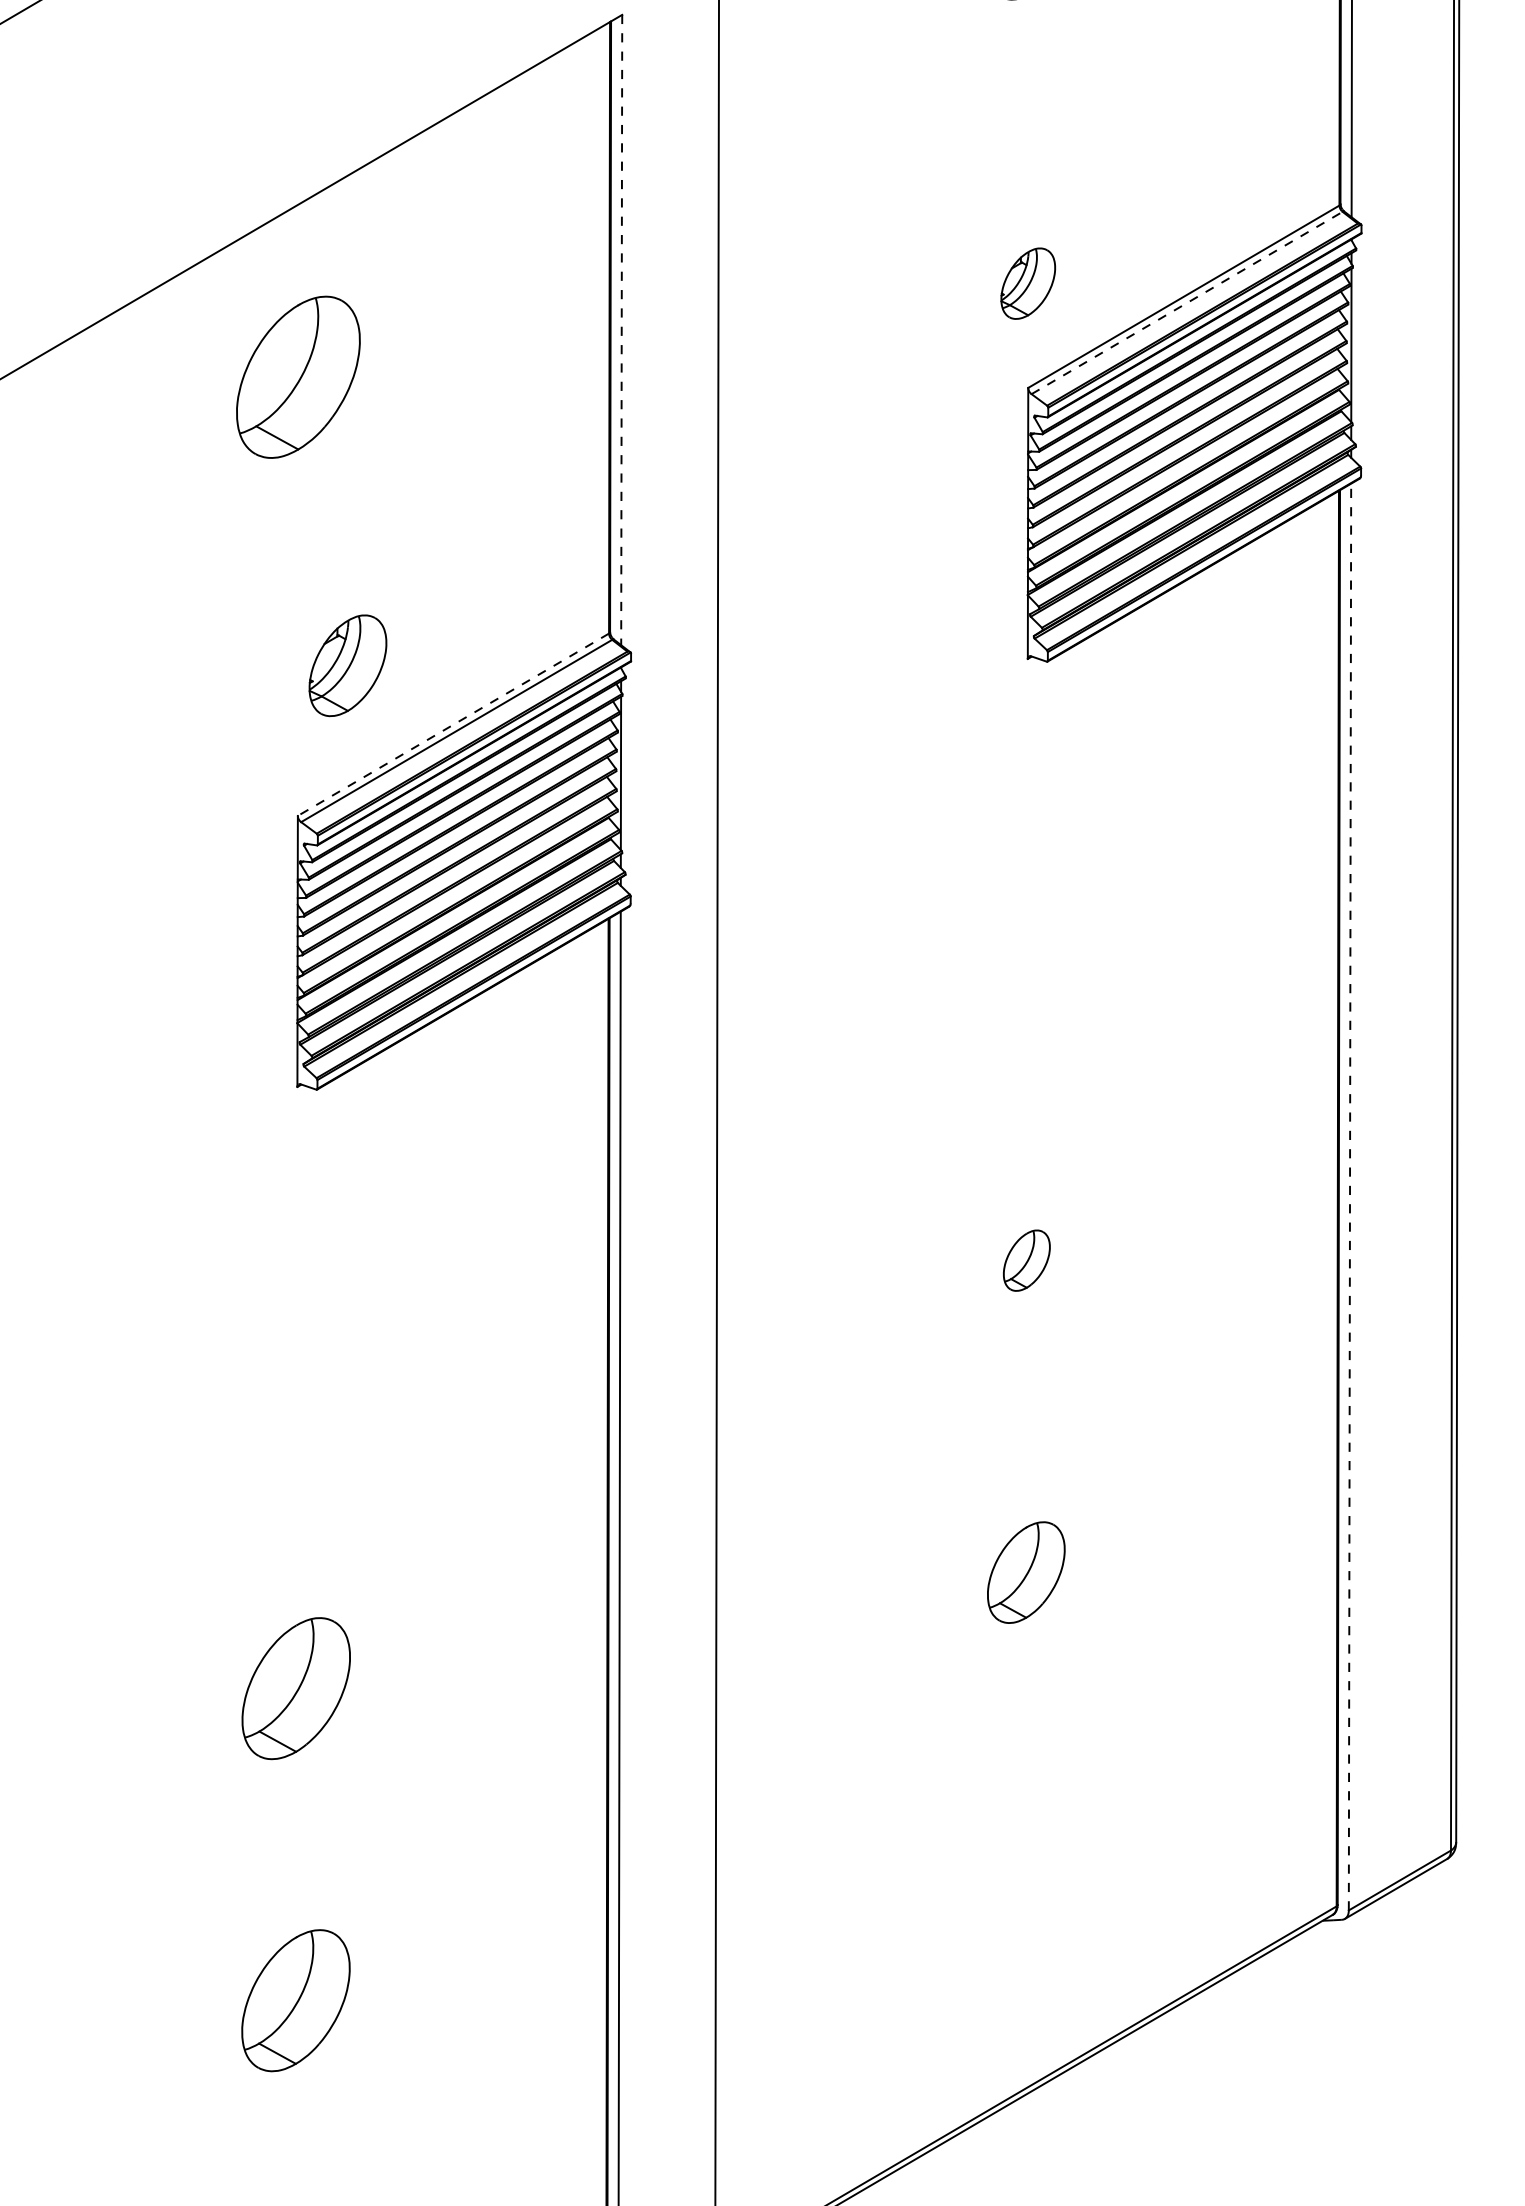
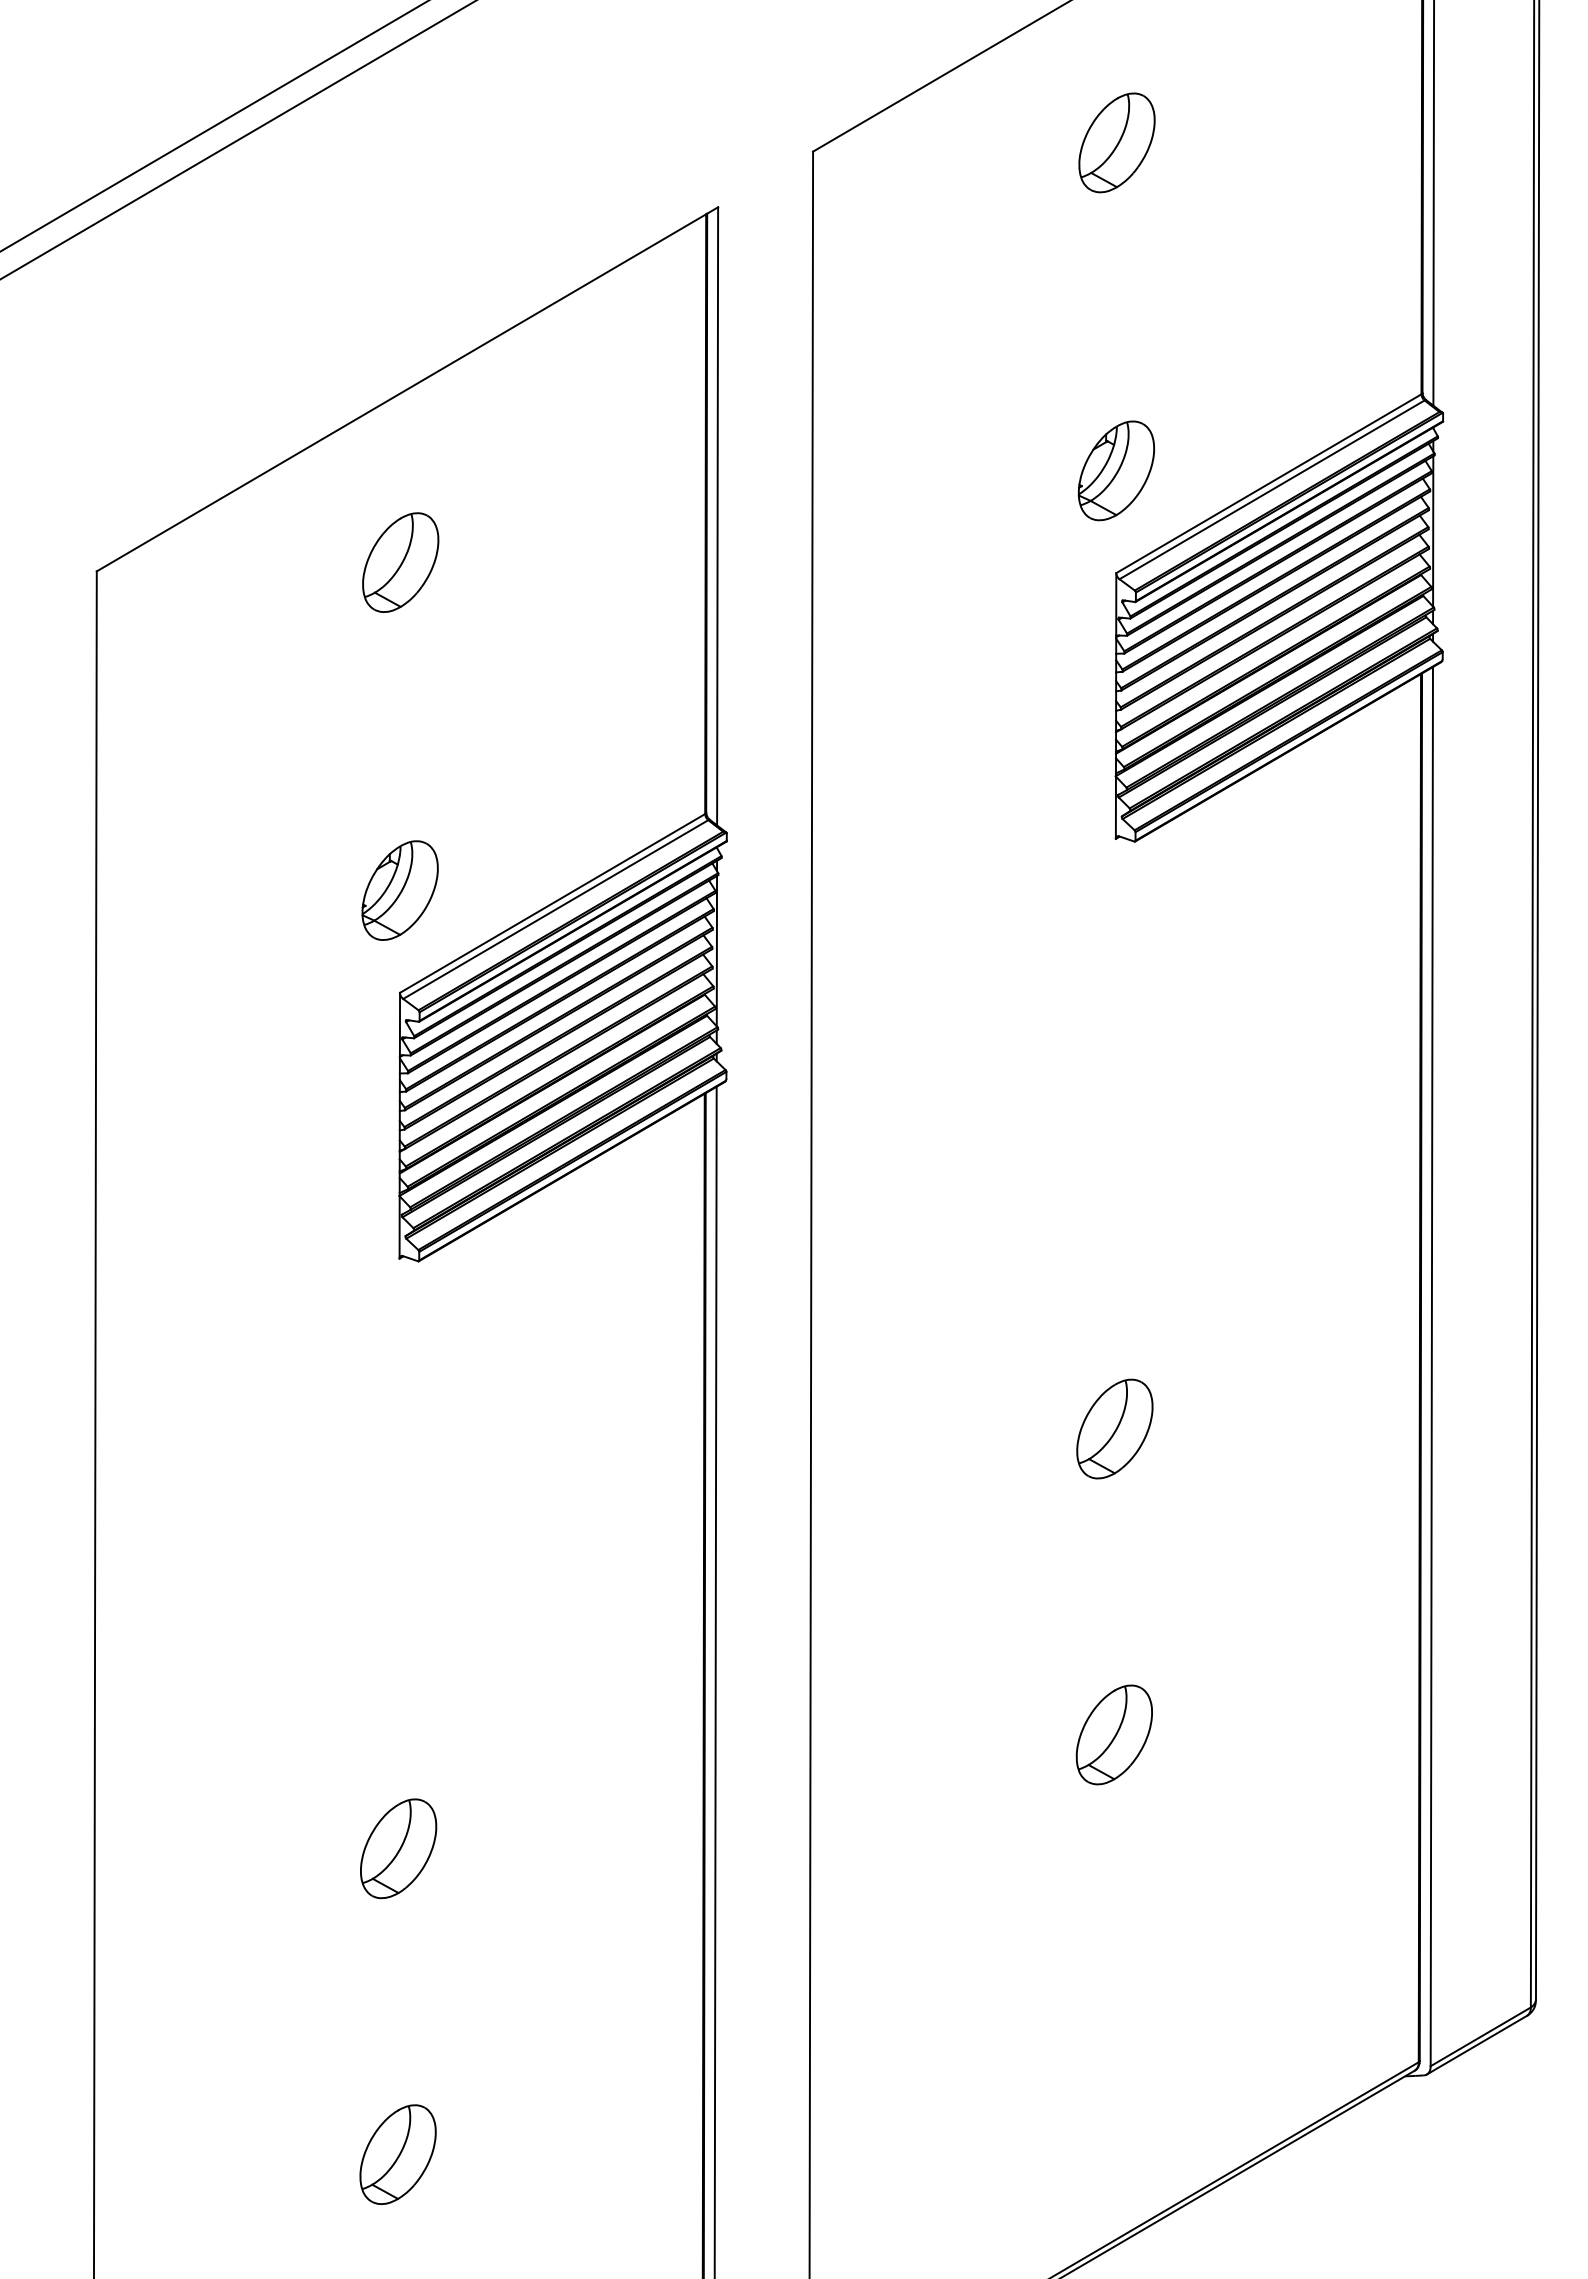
part: (1027, 283) -> (1115, 470), size x1.43
line: (1187, 302) -> (1272, 489), dashed -> solid
line: (621, 330) -> (717, 516), dashed -> solid
part: (298, 377) -> (400, 562), size x0.62
part: (347, 665) -> (399, 890), moved
line: (453, 724) -> (552, 903), dashed -> solid
line: (1349, 1196) -> (1431, 1366), dashed -> solid
part: (1026, 1260) -> (1114, 1428), size x1.67
part: (296, 1688) -> (398, 1848), size x0.71
part: (295, 2000) -> (397, 2154), size x0.71

